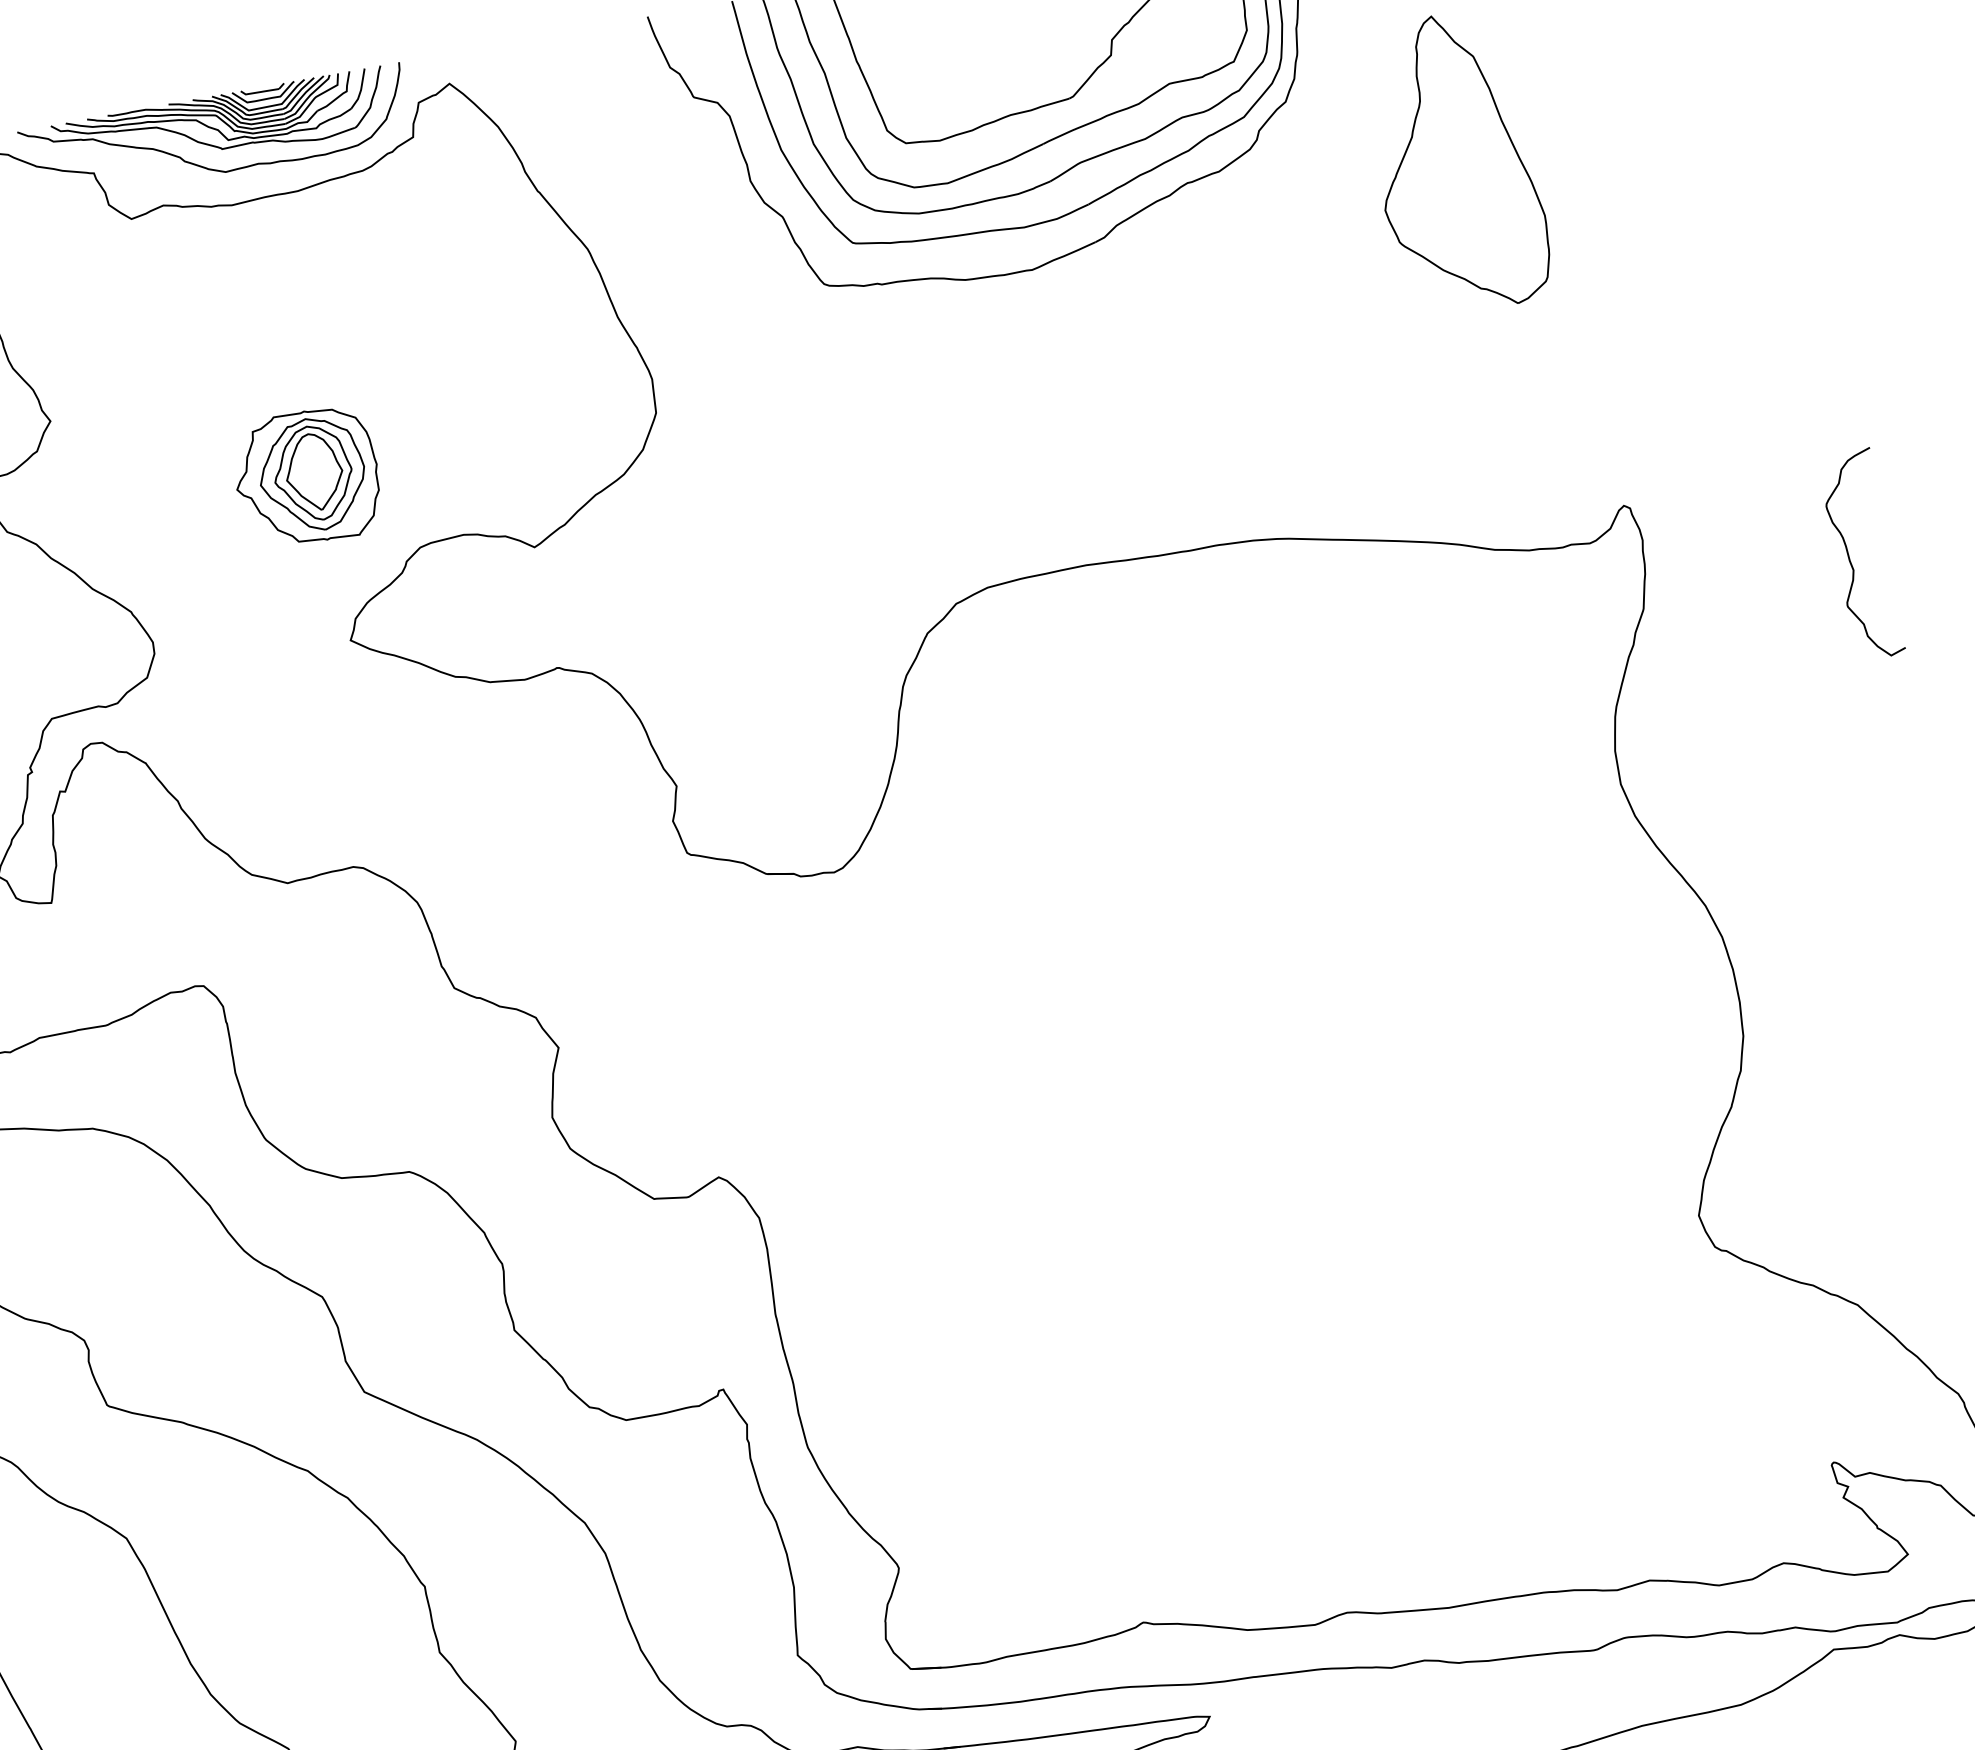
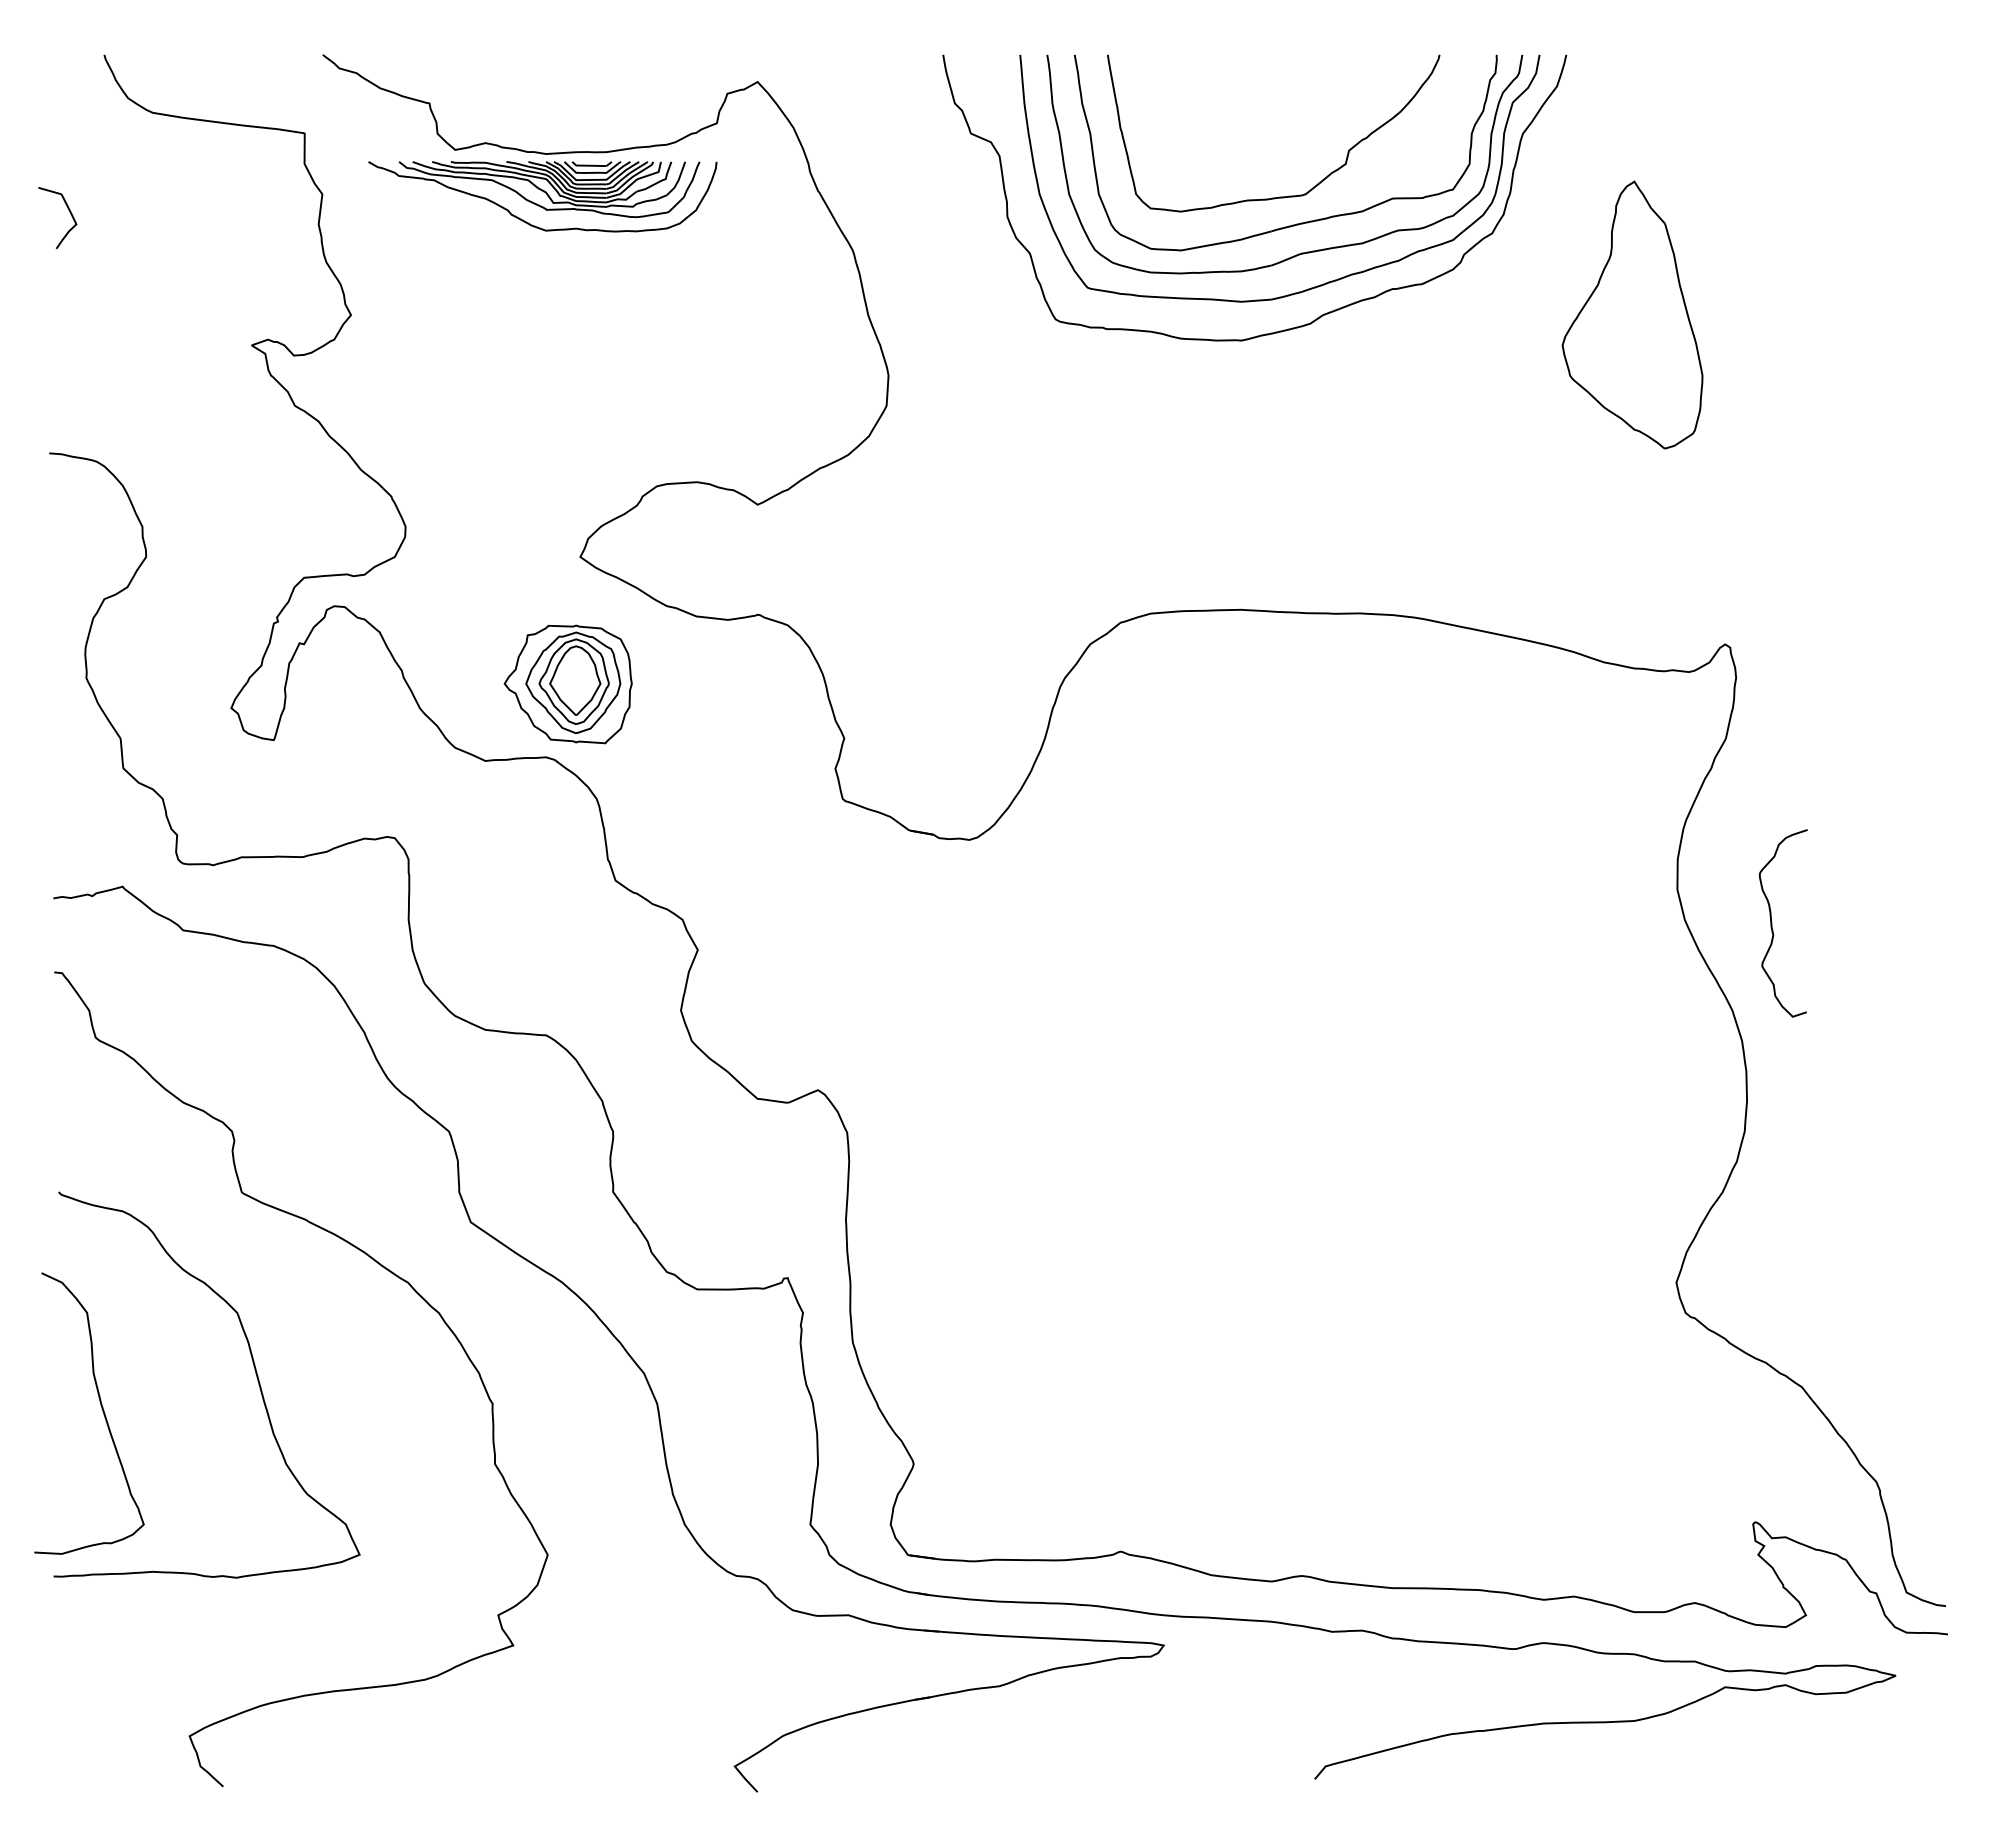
part: (215, 135) -> (542, 196), moved
part: (306, 477) -> (567, 684), moved
curve: (1850, 557) -> (1772, 923), moved

